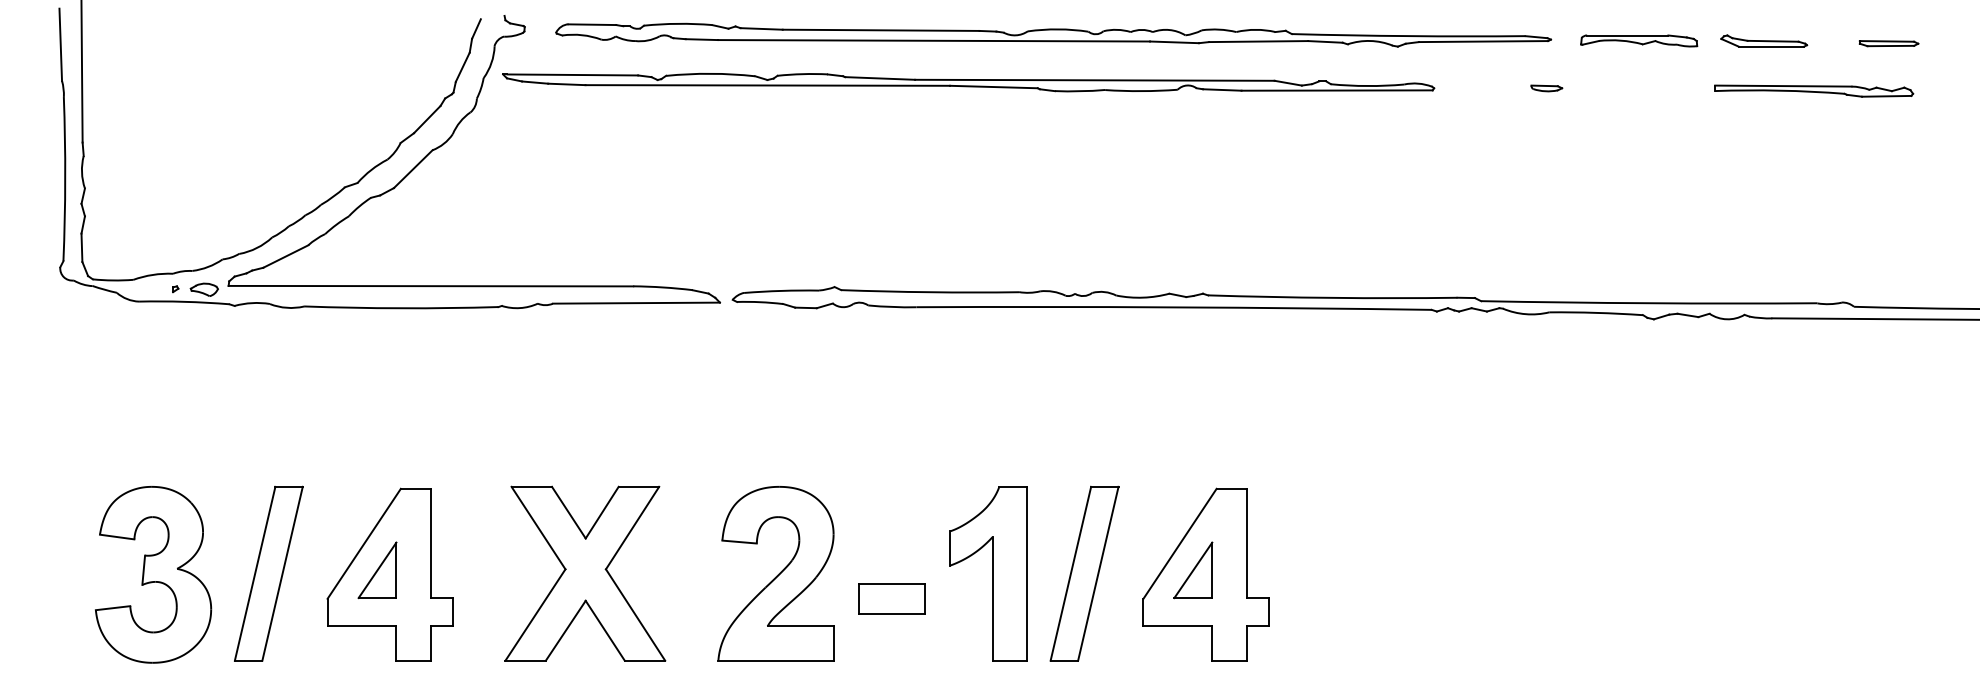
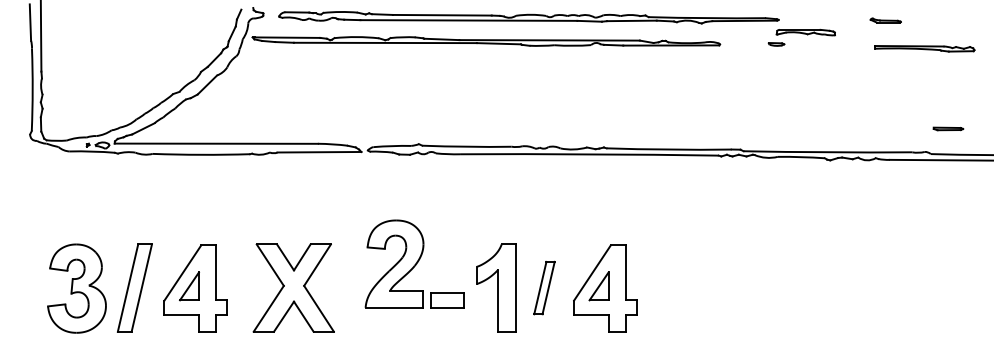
part: (1638, 40) -> (805, 32), moved
part: (1763, 40) -> (885, 20), size x0.7
part: (1889, 42) -> (948, 128), moved
part: (1813, 90) -> (924, 48), moved
part: (775, 572) -> (394, 263), moved
part: (1084, 572) -> (544, 287), size x0.6

